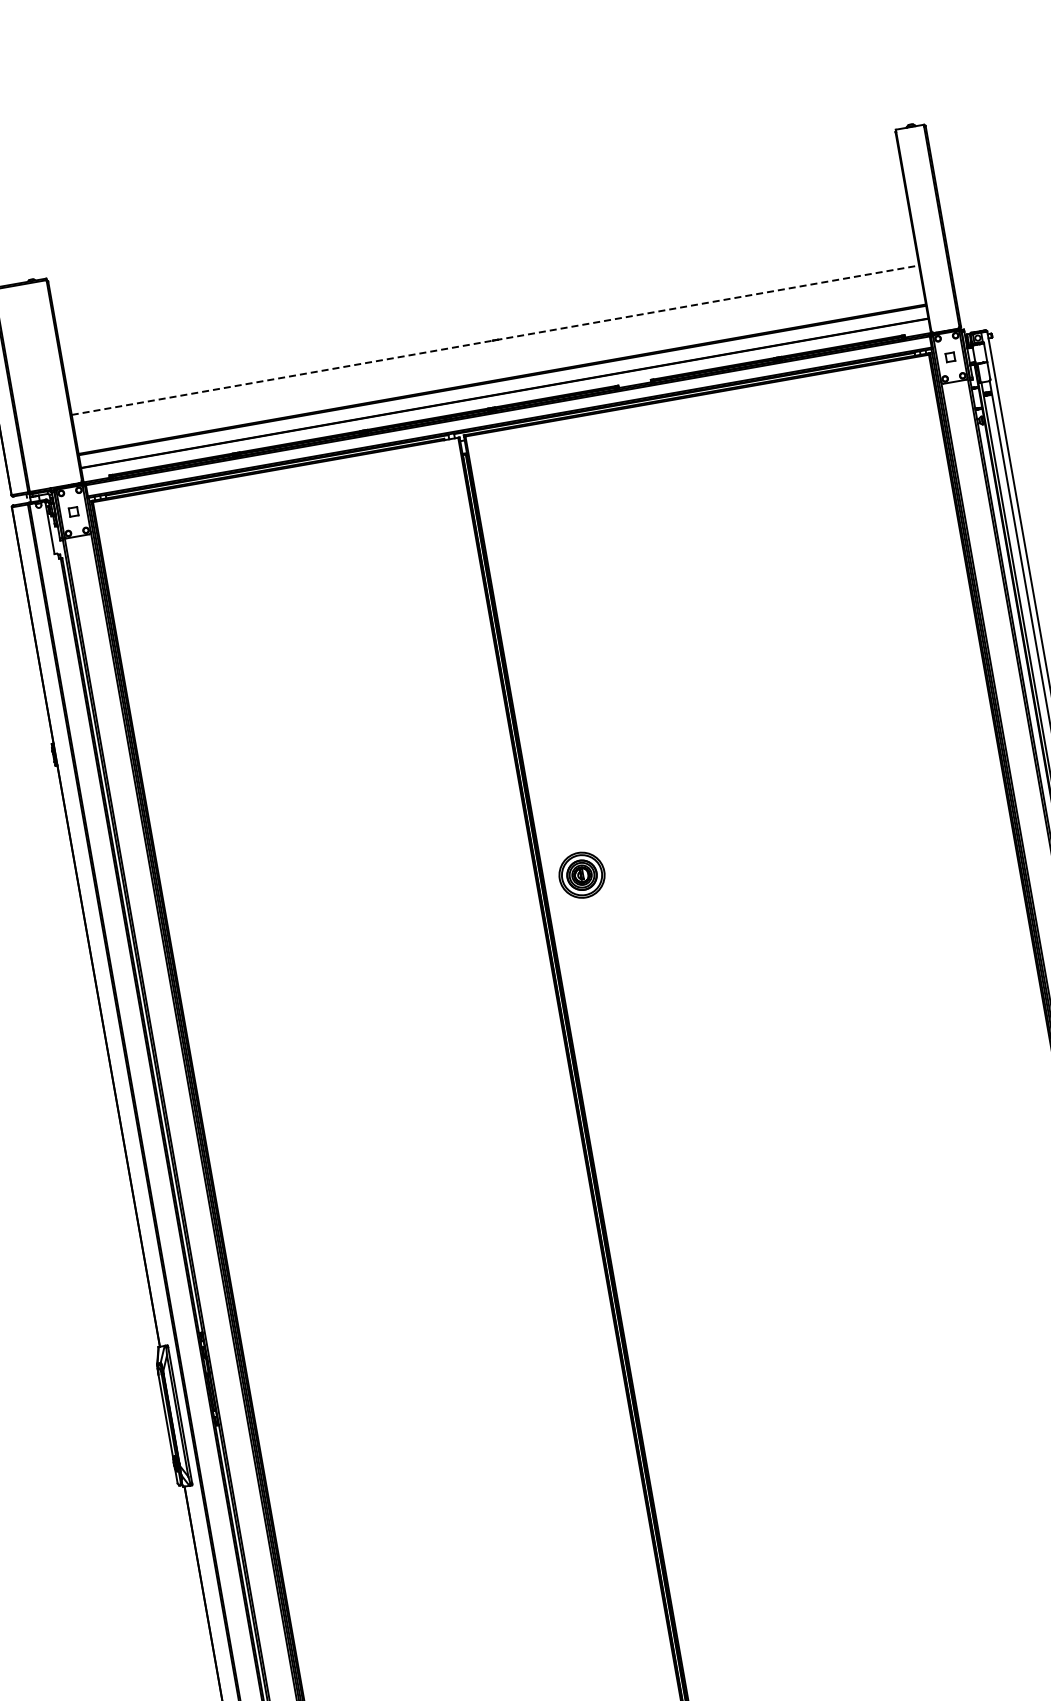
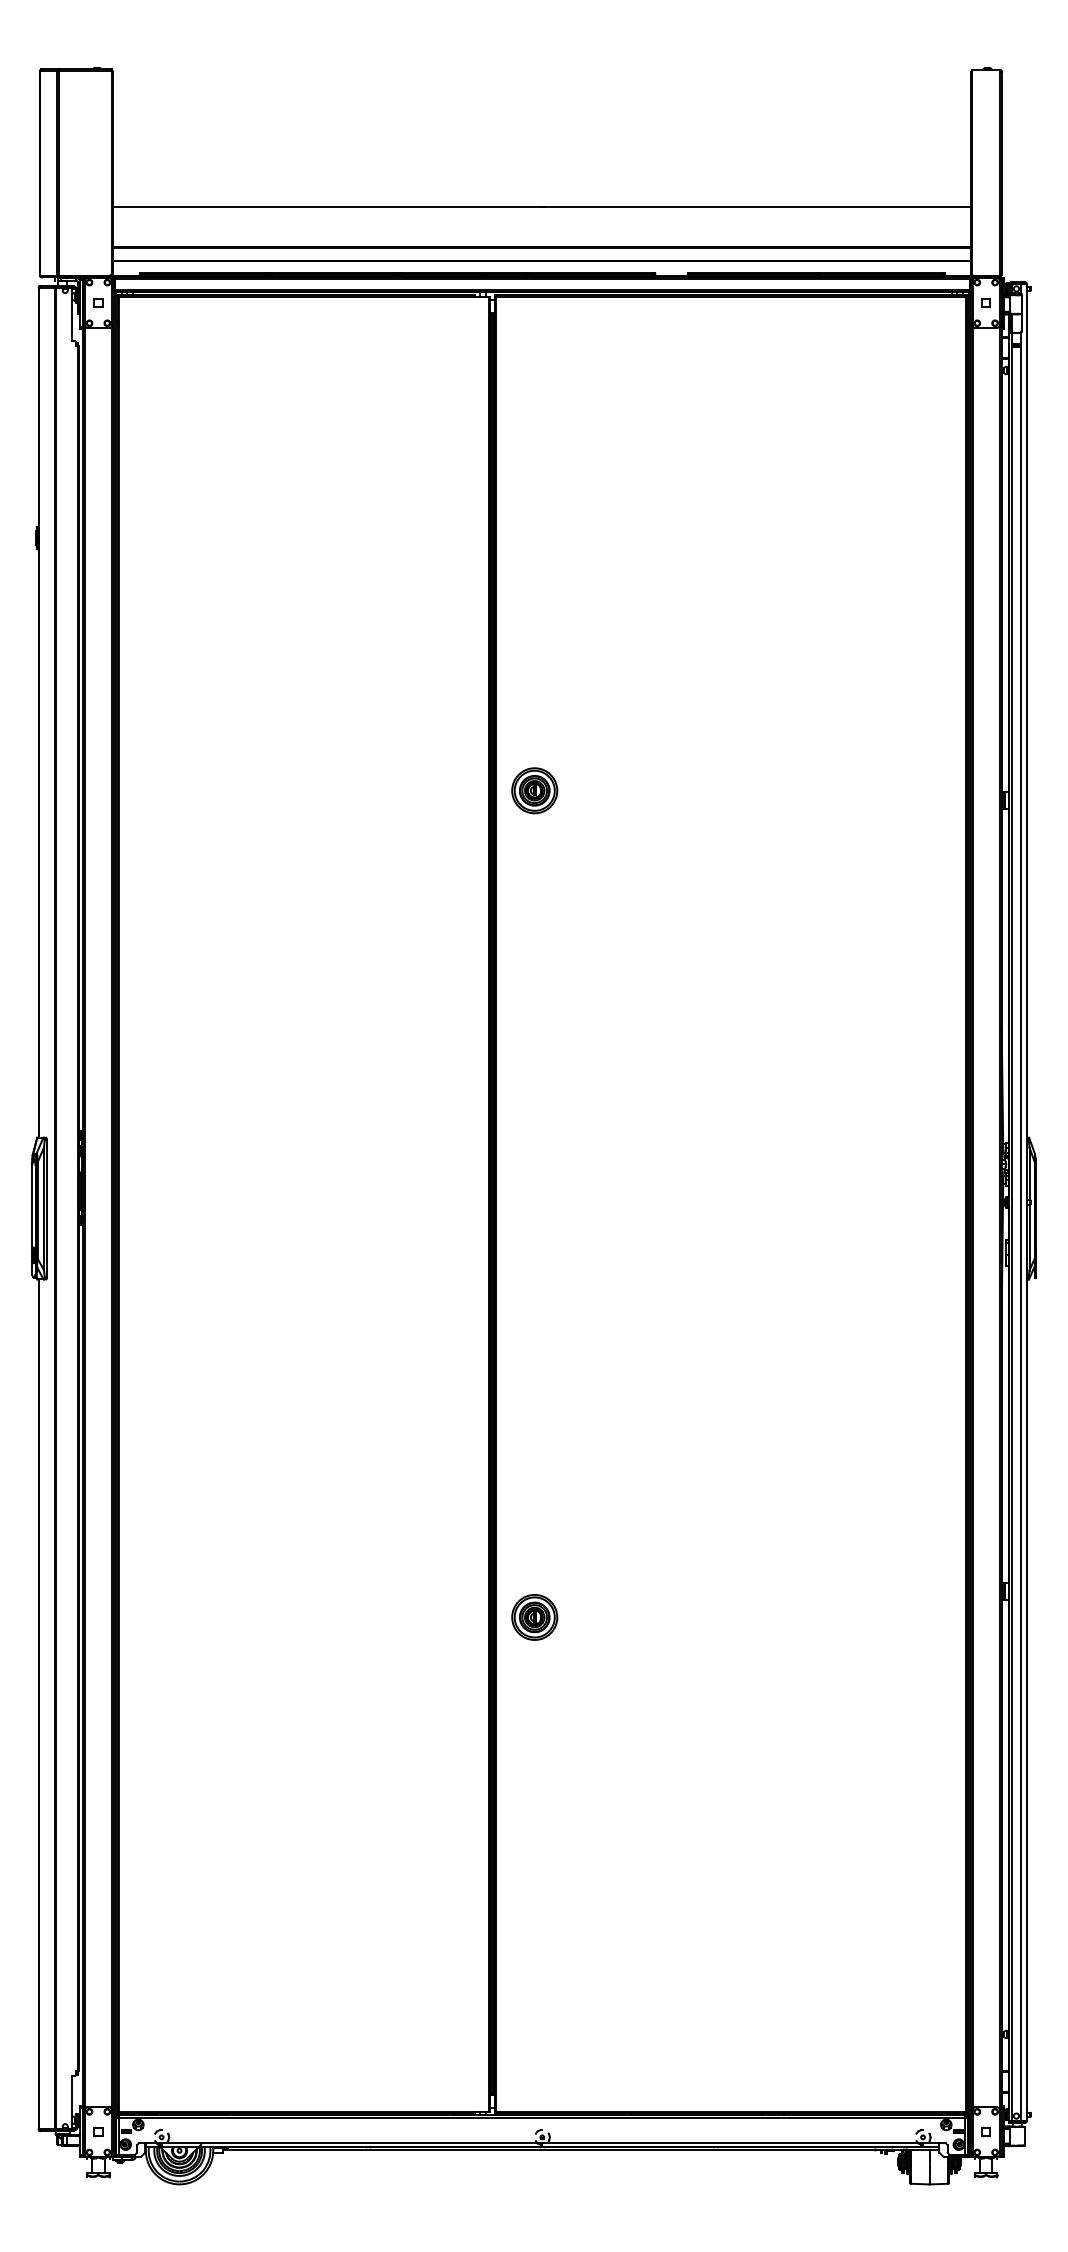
line: (495, 340) -> (542, 207), dashed -> solid
part: (581, 874) -> (534, 790), moved

